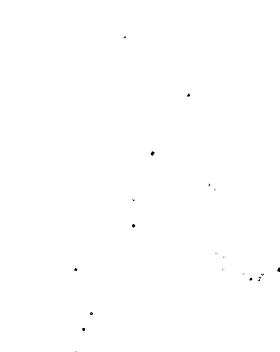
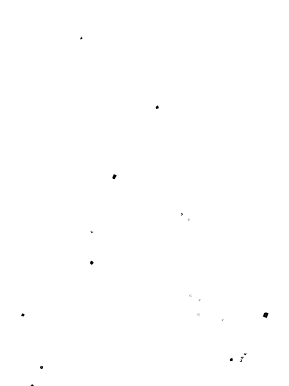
part: (256, 277) -> (238, 357), moved

